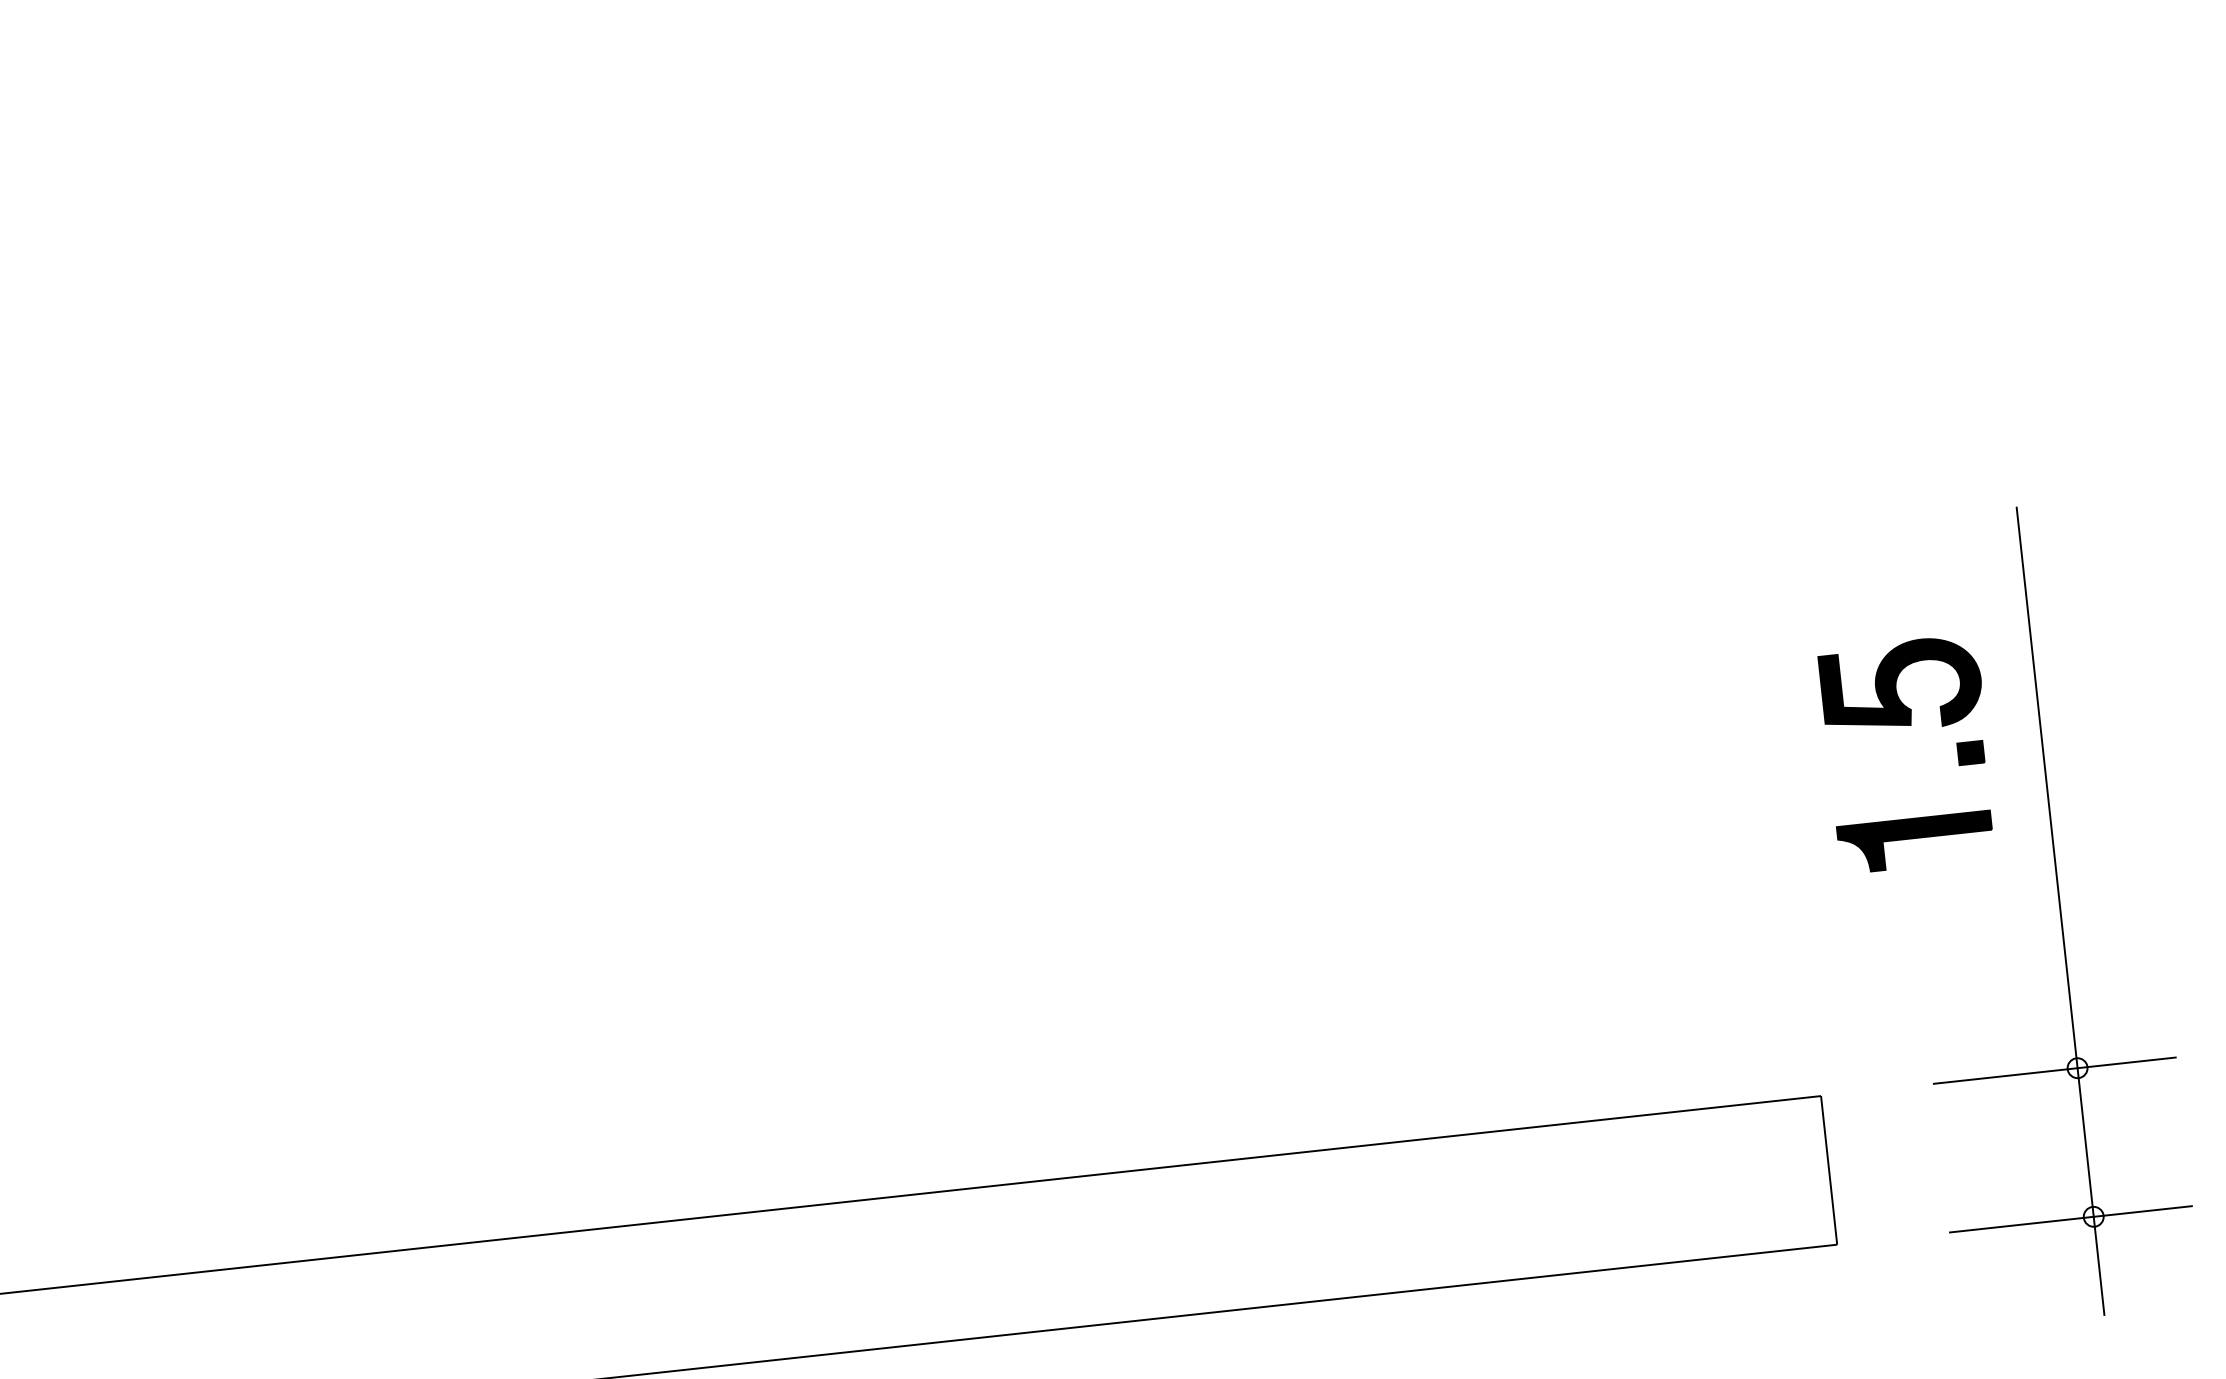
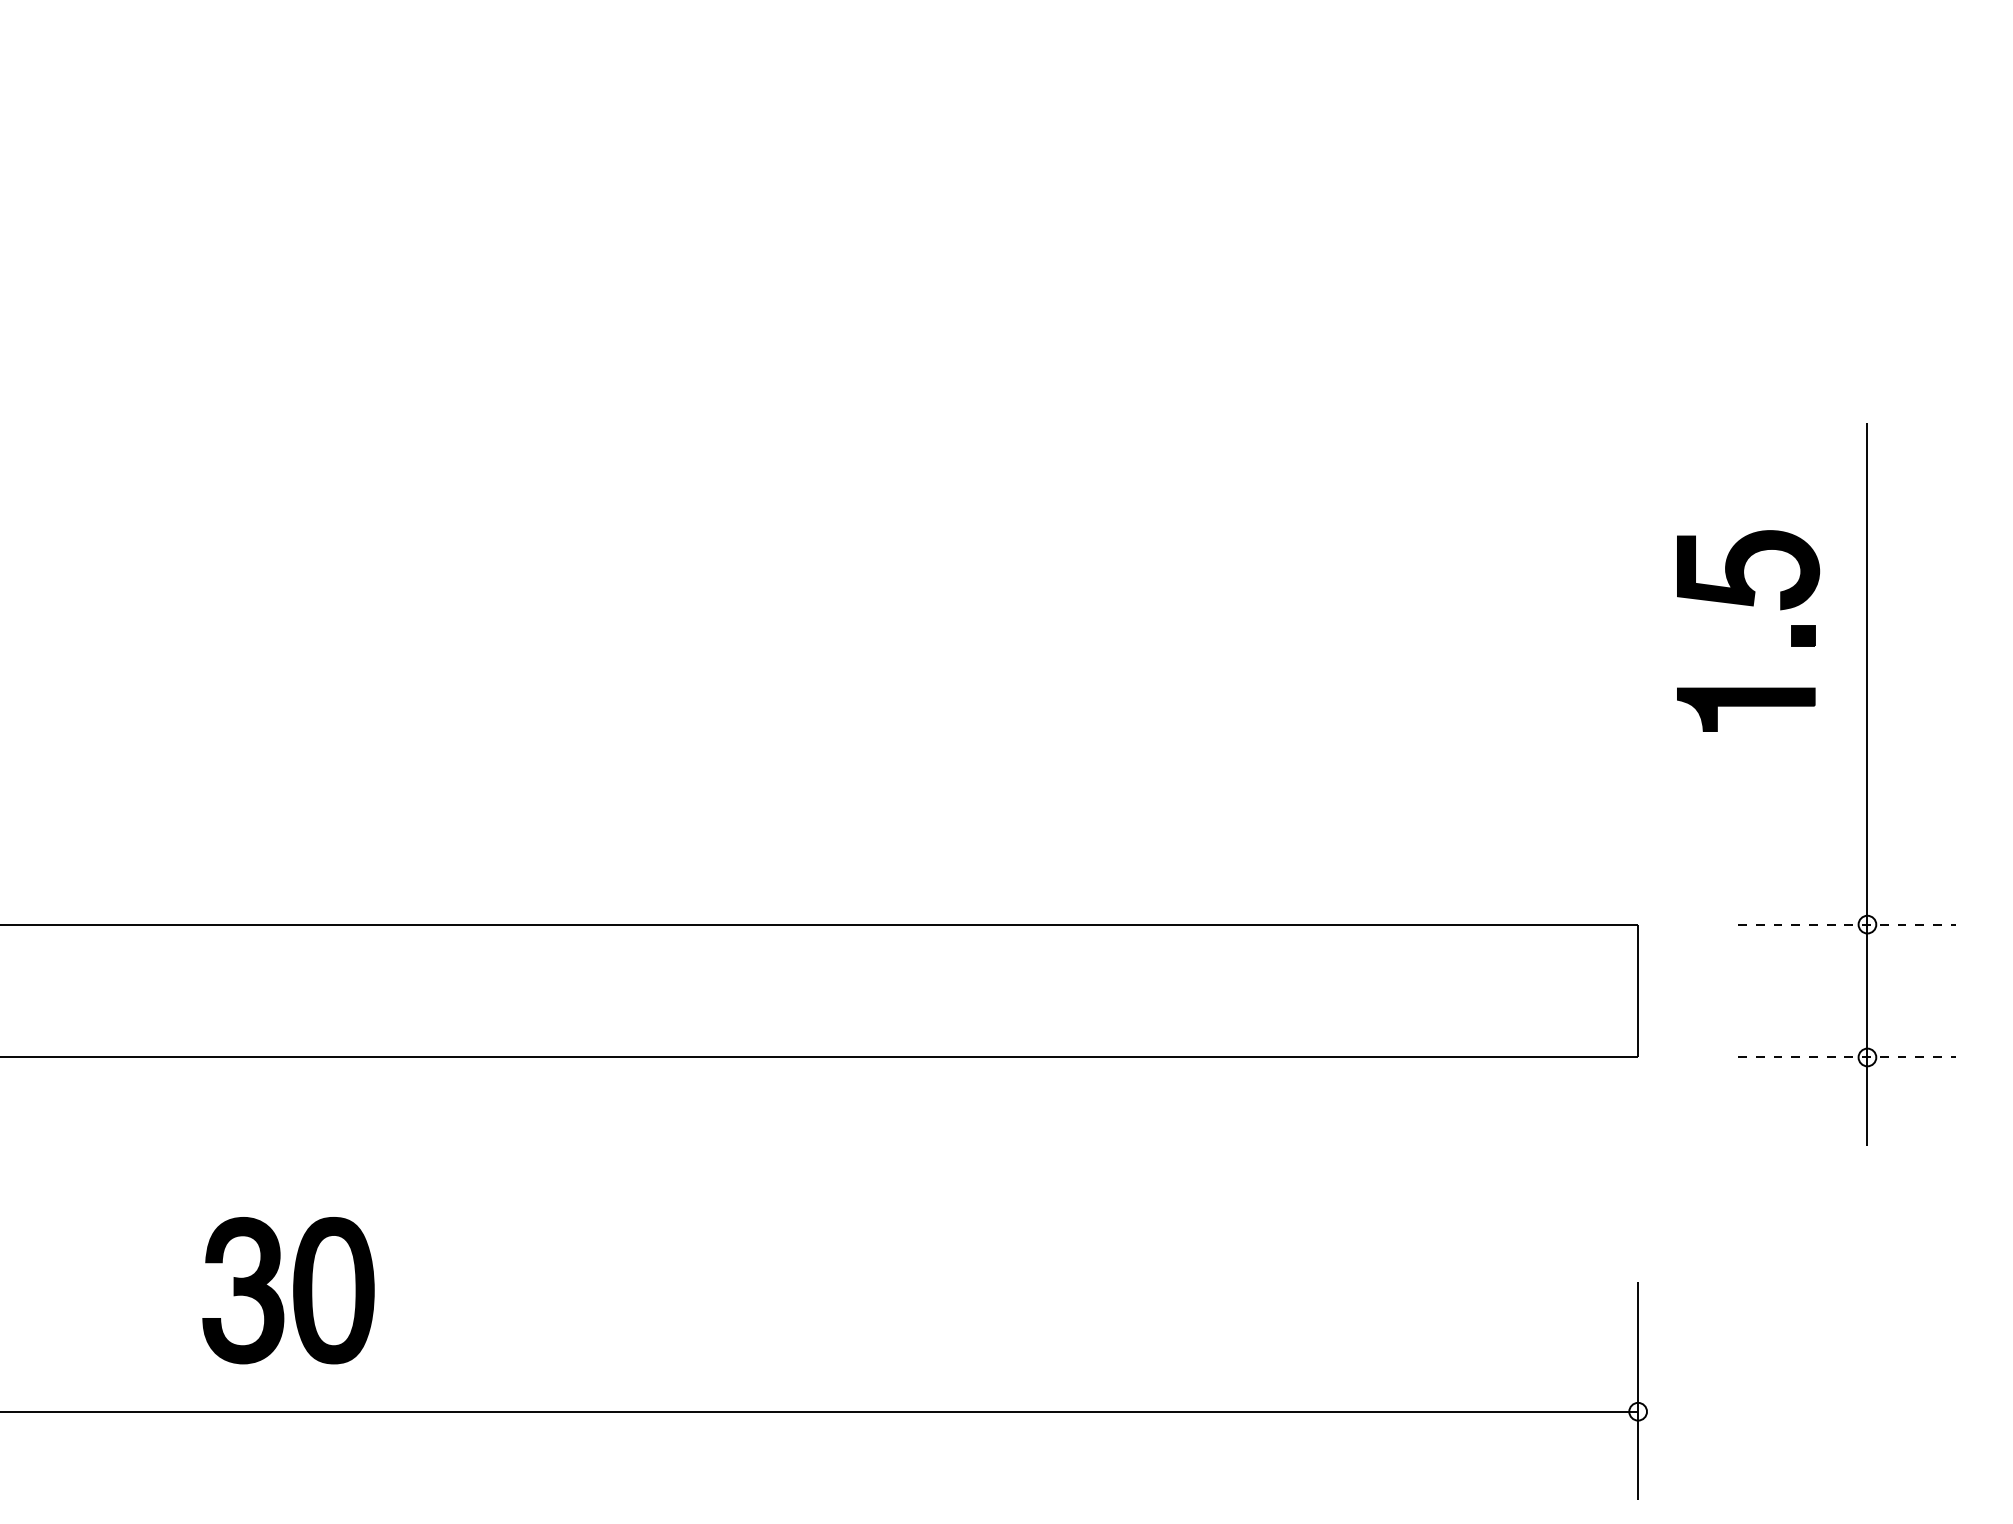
line: (2055, 1070) -> (1847, 924), solid -> dashed
line: (2071, 1219) -> (1847, 1057), solid -> dashed

